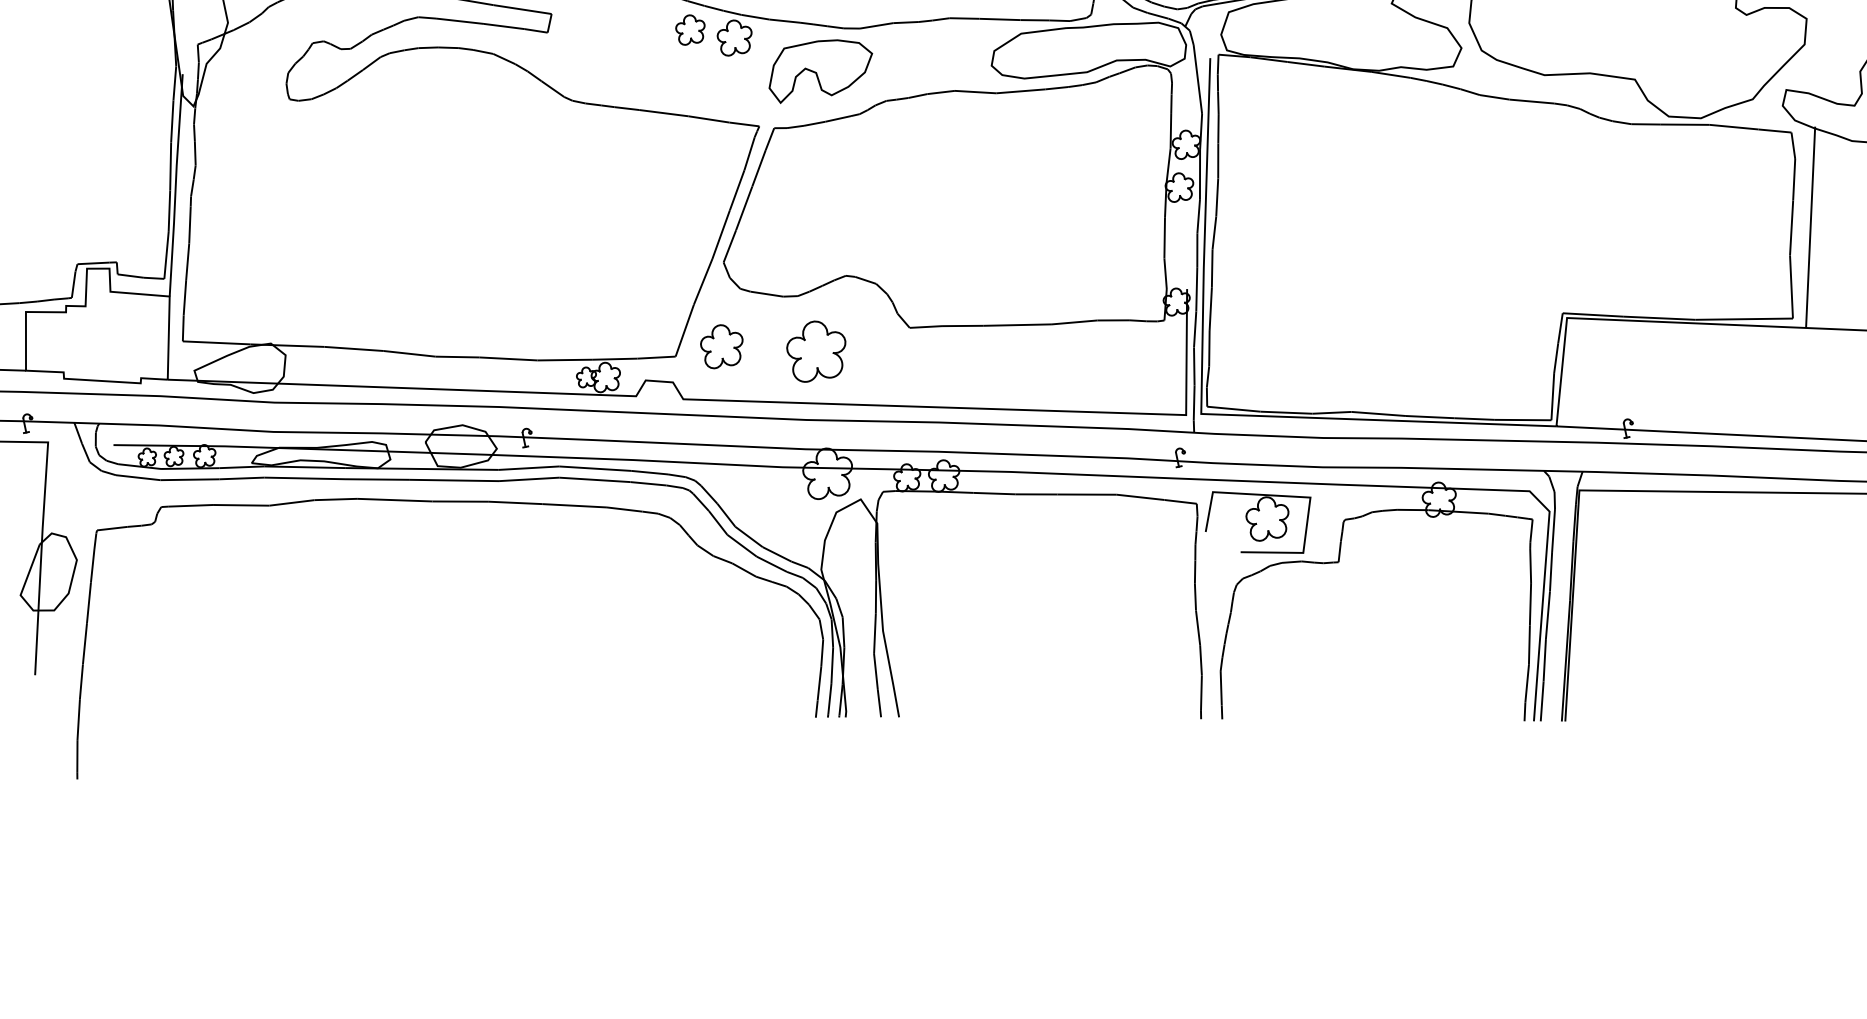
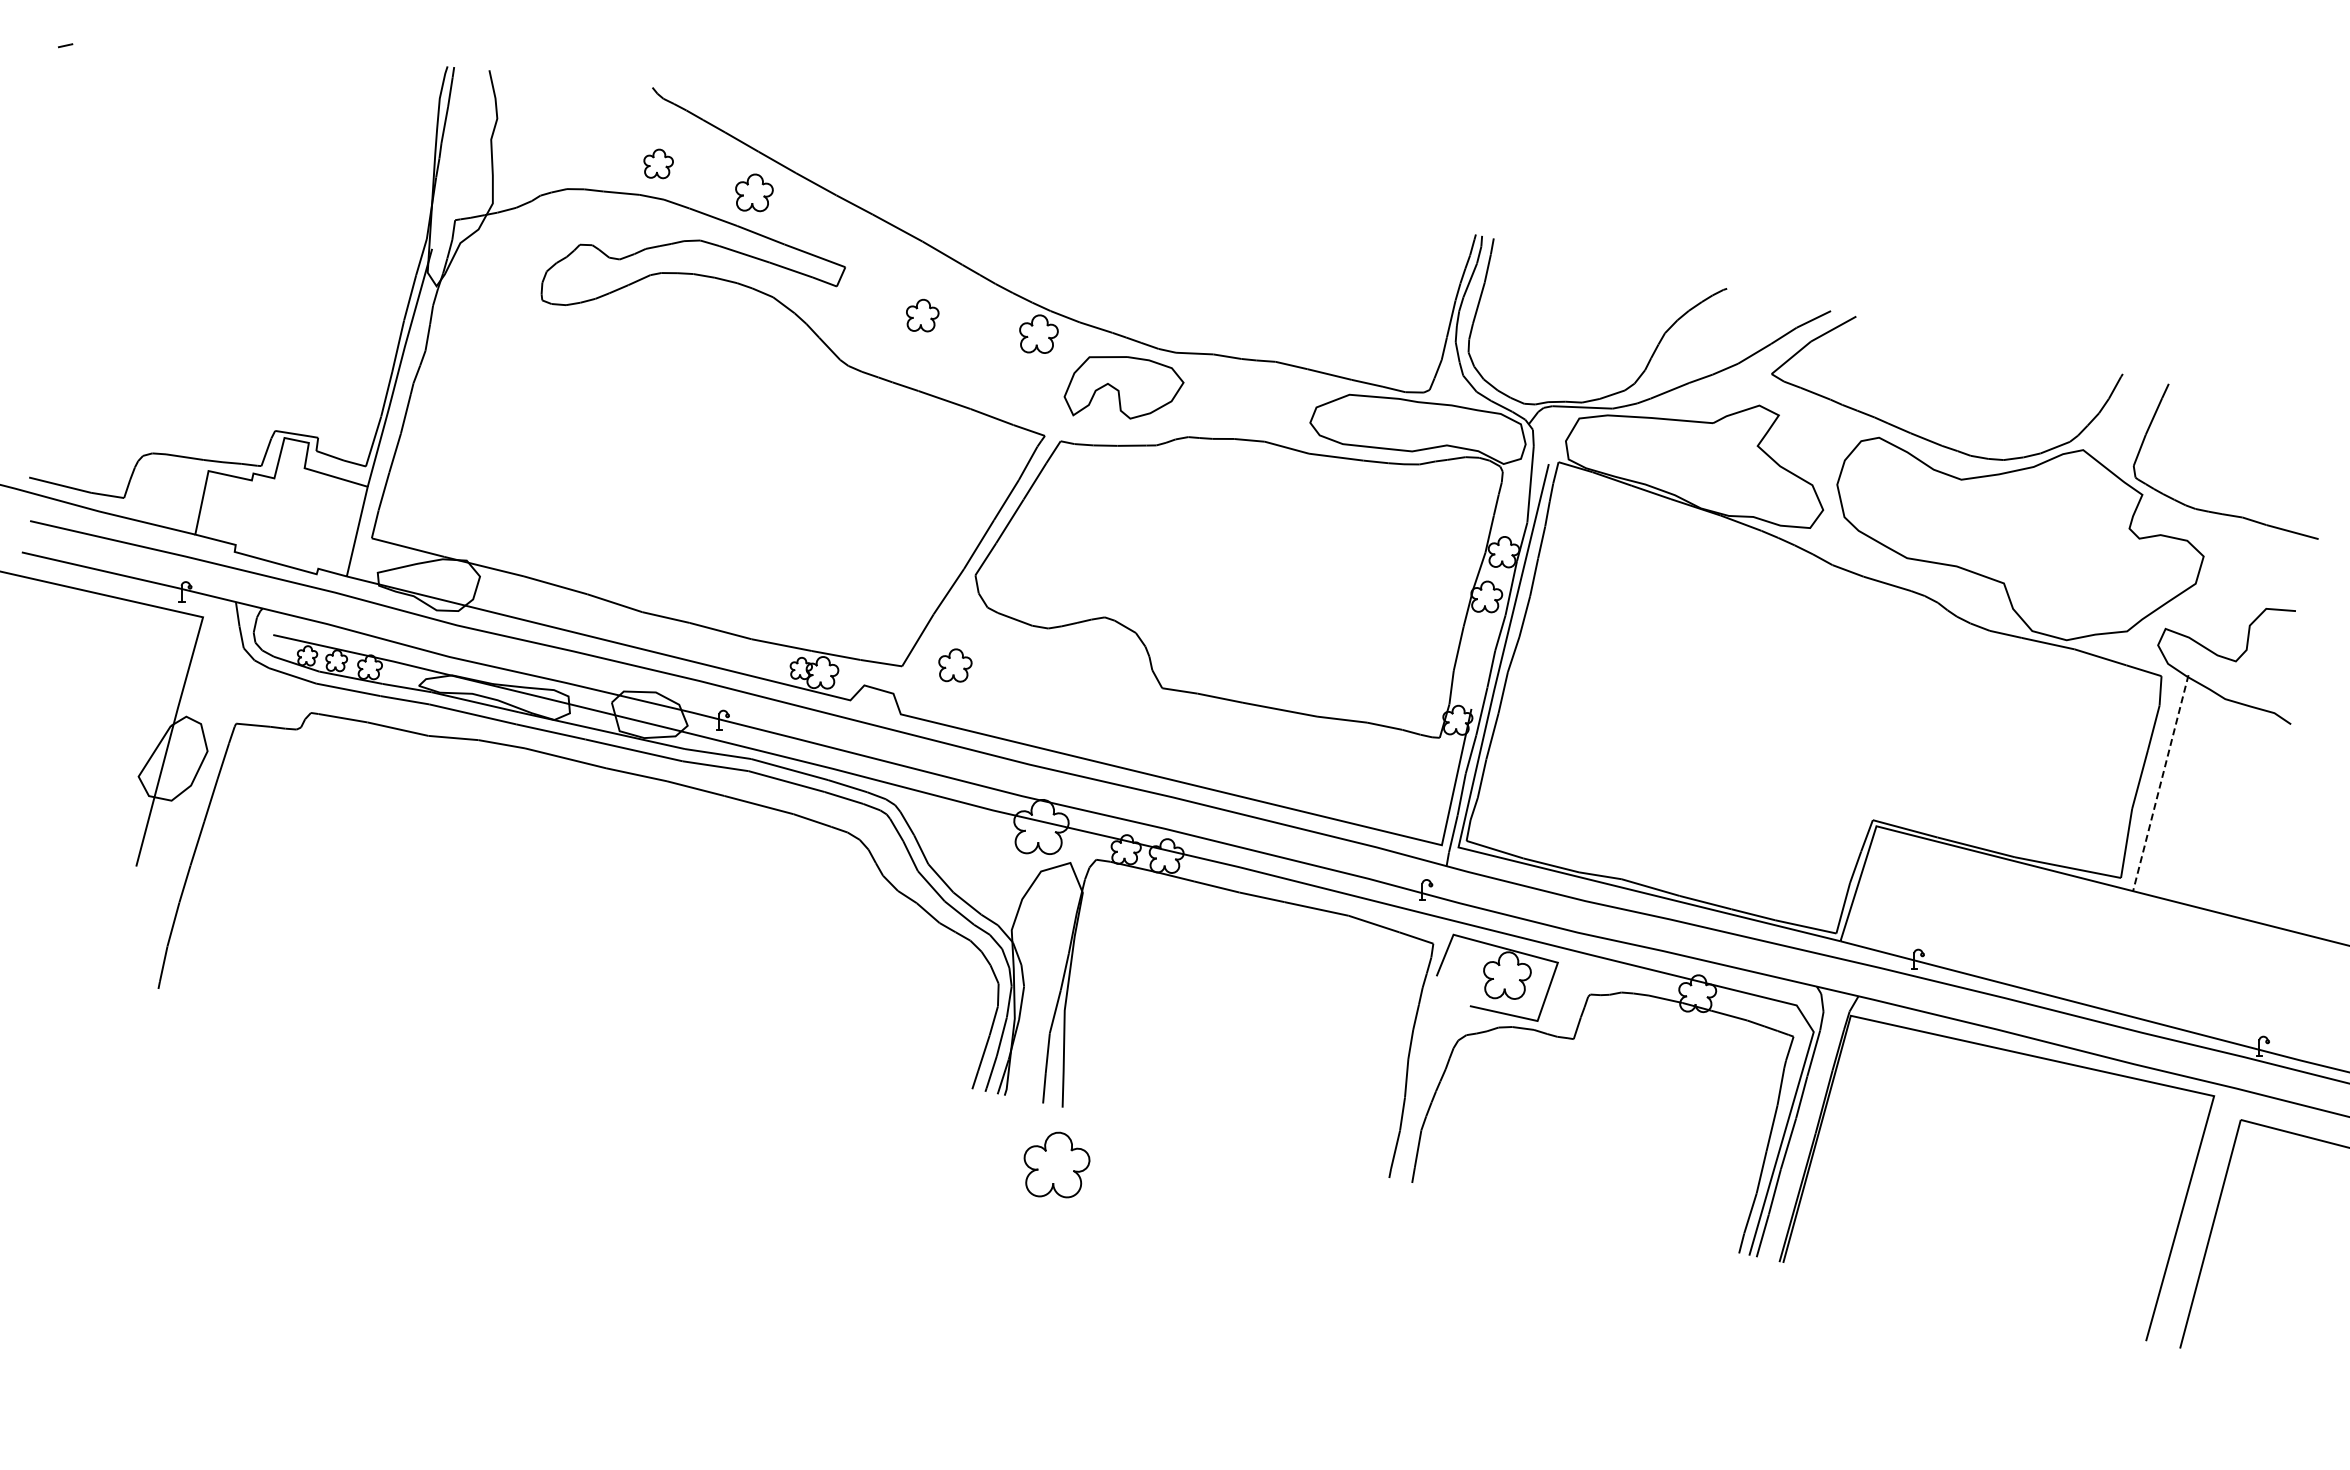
part: (690, 29) -> (922, 315), moved
line: (1810, 227) -> (2160, 783), solid -> dashed
part: (722, 345) -> (955, 665), size x0.7
part: (816, 350) -> (1056, 1164), moved

